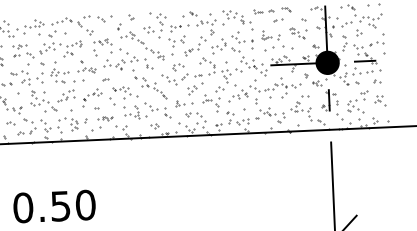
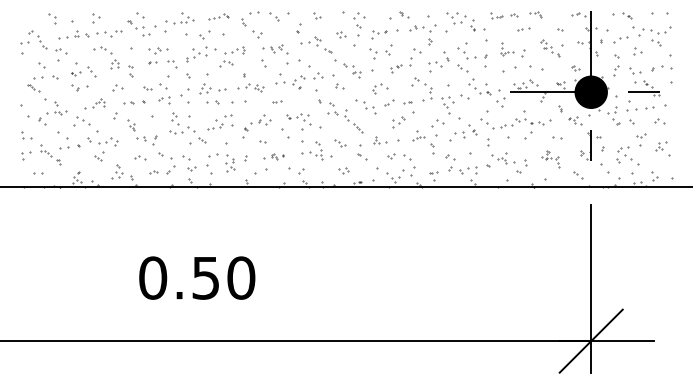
part: (61, 20) -> (218, 16), size x0.7
part: (148, 29) -> (340, 34), size x0.6
part: (151, 106) -> (340, 142), size x0.6
part: (300, 110) -> (550, 158), size x0.6

